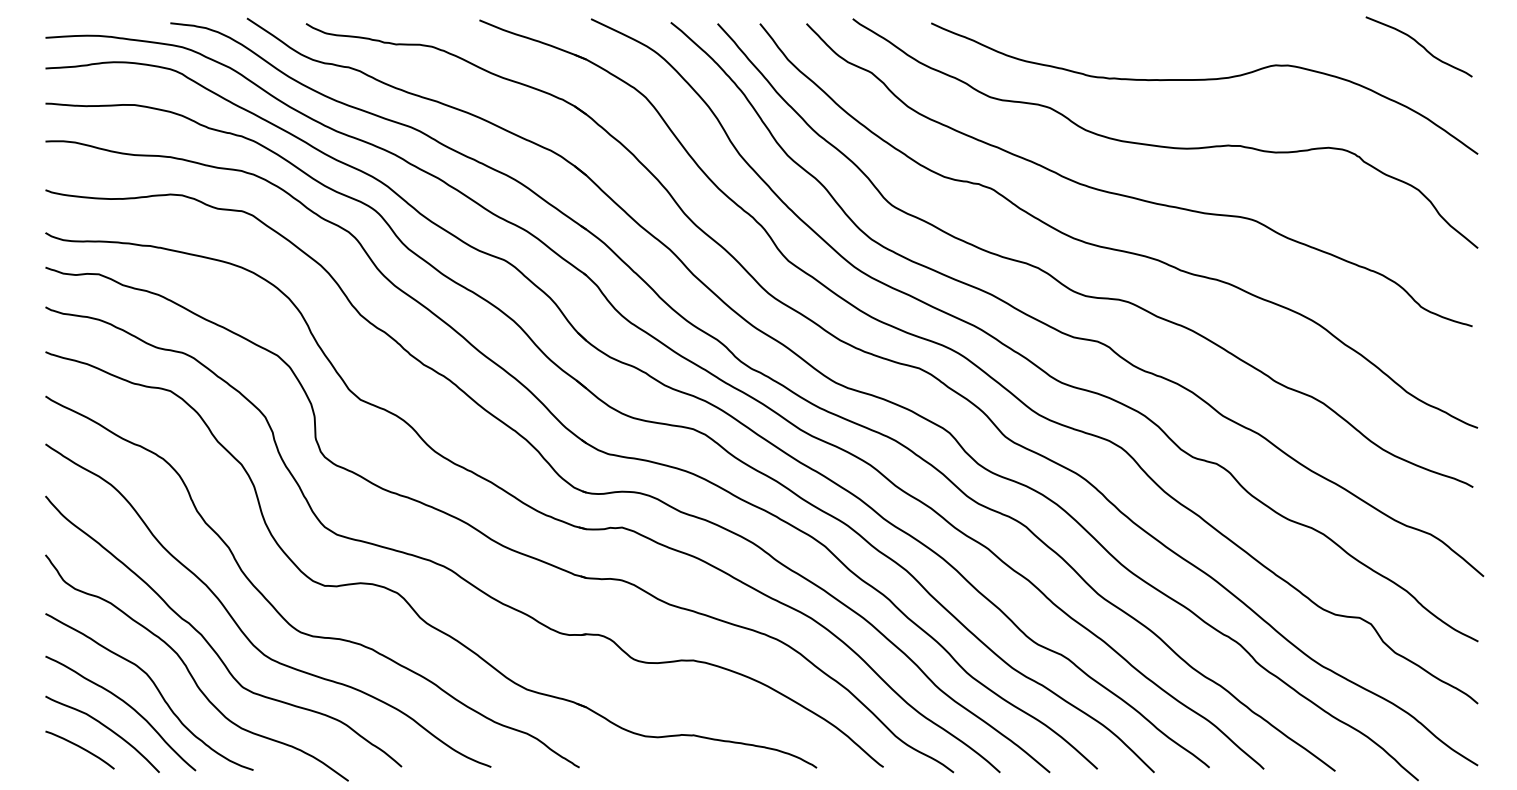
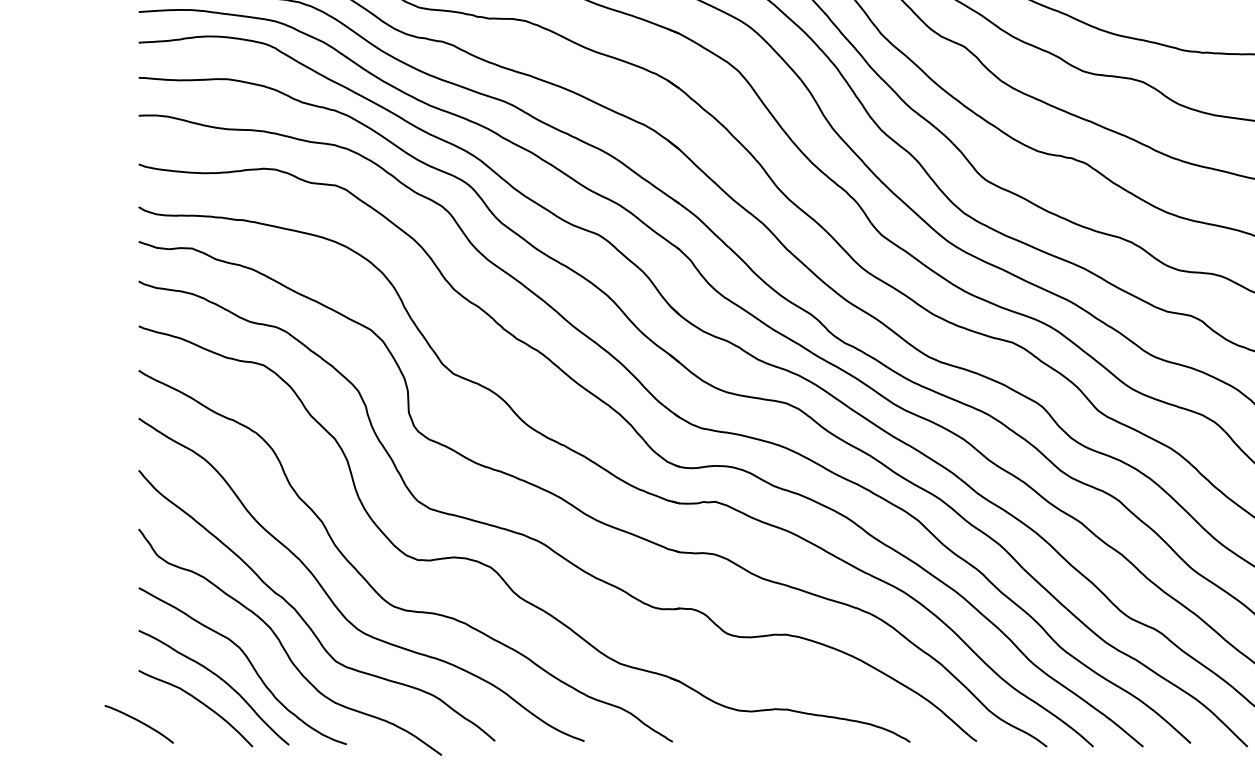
curve: (80, 748) -> (139, 722), moved

